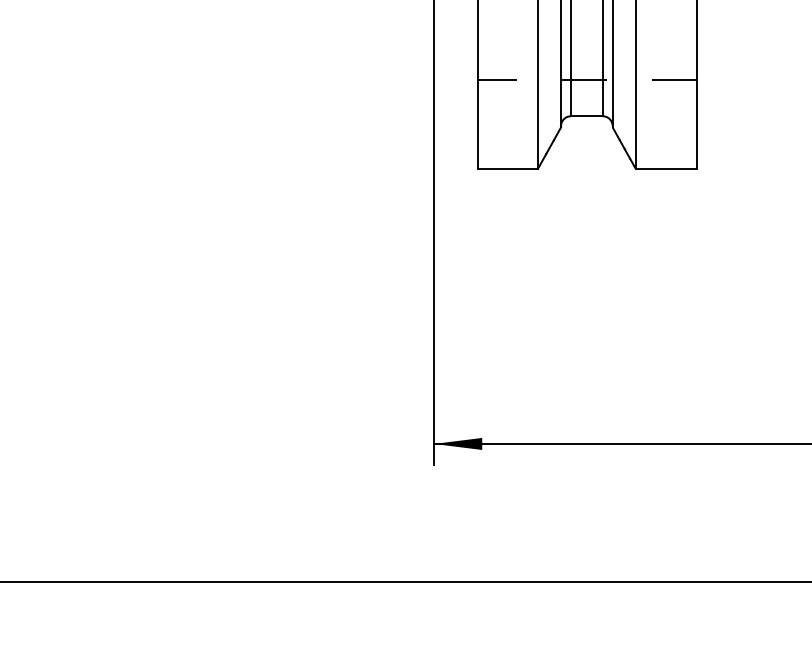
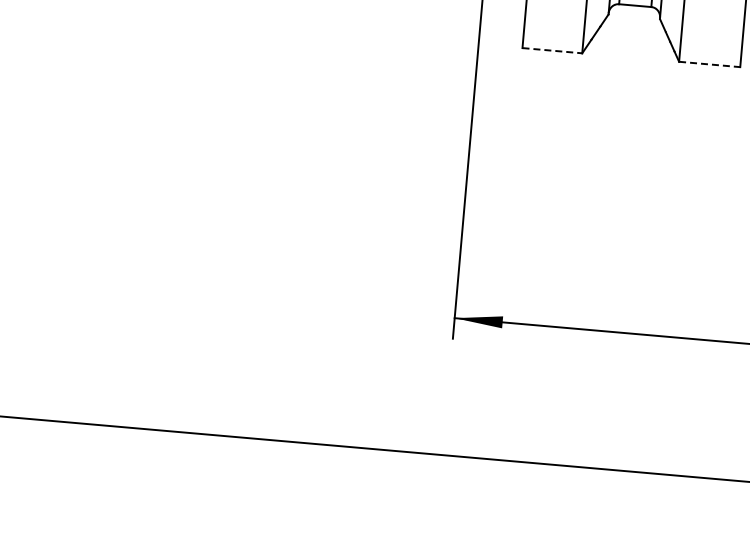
line: (508, 168) -> (552, 50), solid -> dashed
line: (666, 168) -> (709, 64), solid -> dashed

